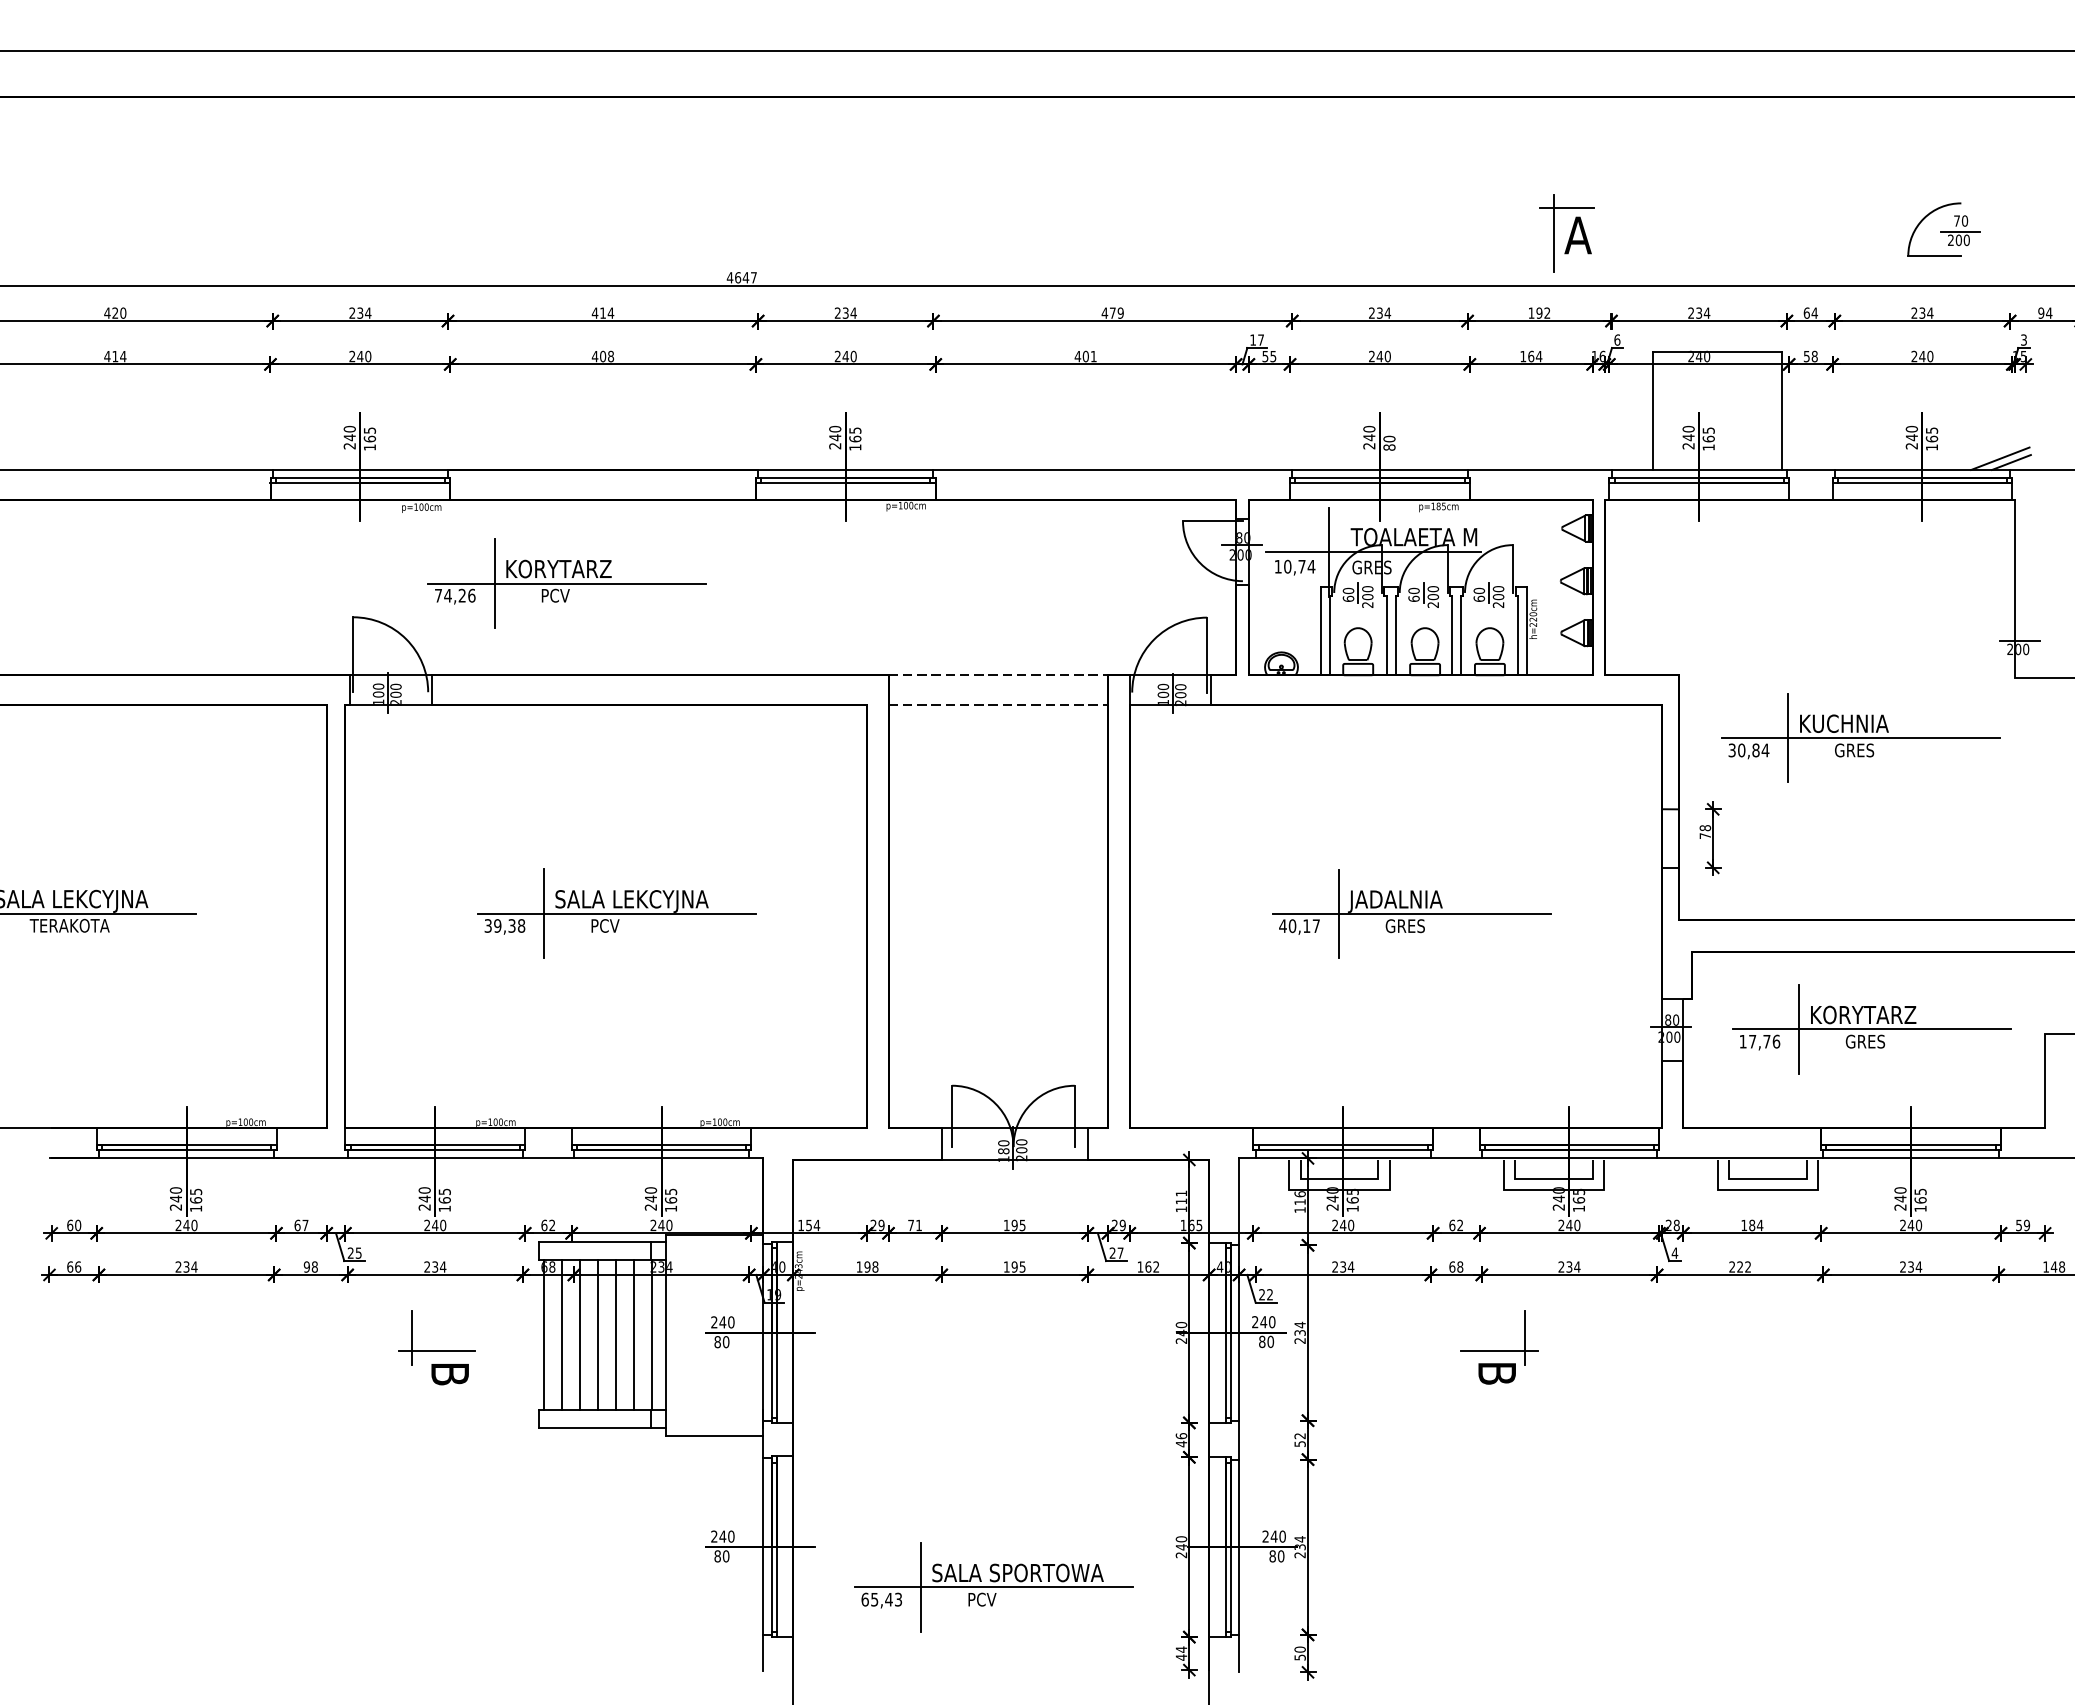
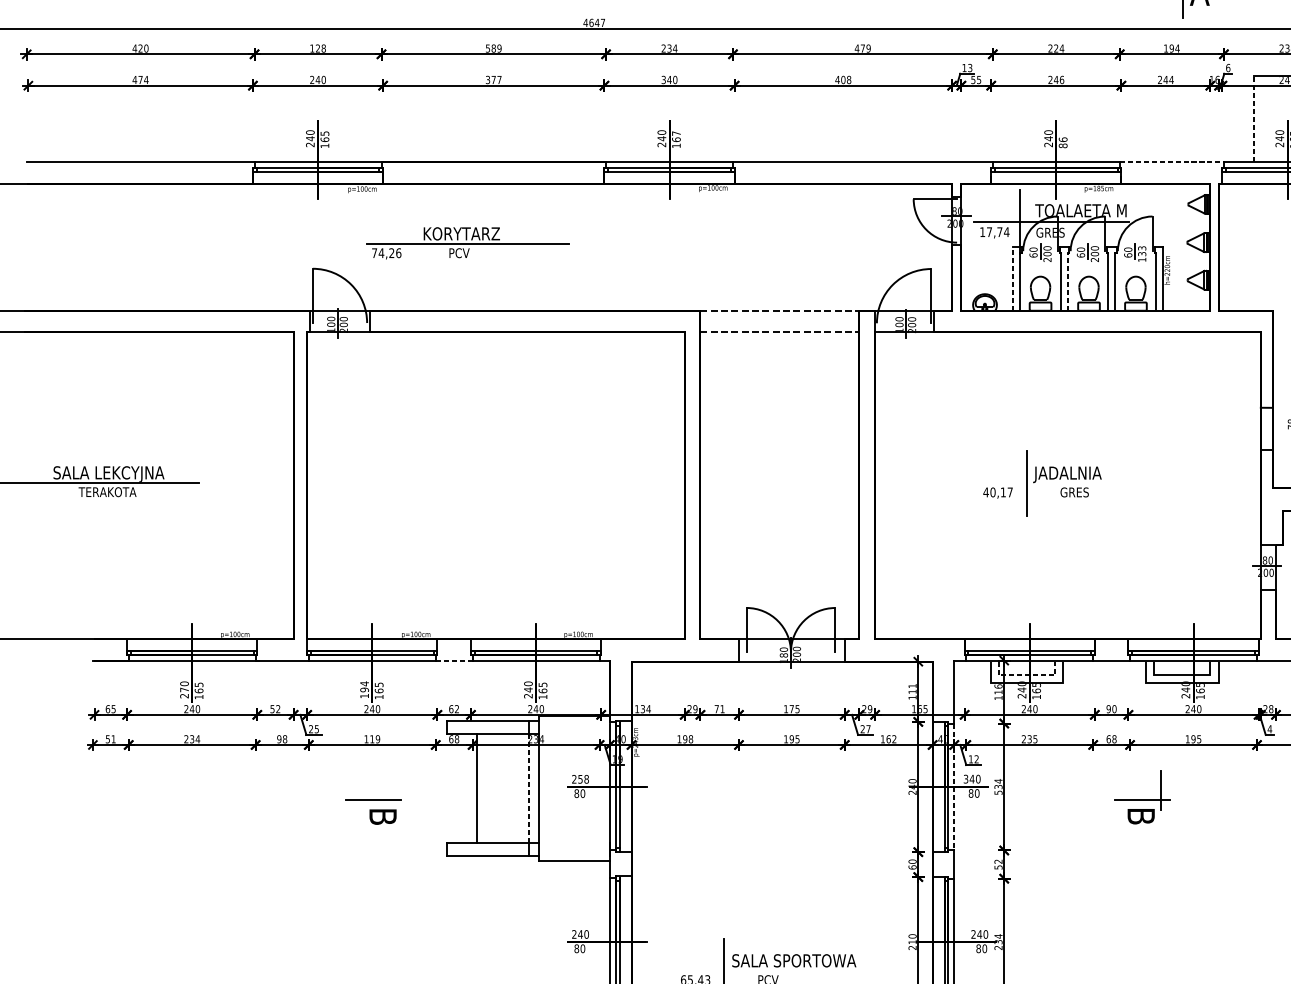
text: (360, 312) -> (318, 48), 234 -> 128
text: (602, 312) -> (493, 48), 414 -> 589
text: (1547, 312) -> (1177, 48), 192 -> 194
text: (1379, 313) -> (1055, 48), 234 -> 224
text: (1260, 339) -> (969, 67), 17 -> 13
text: (1387, 355) -> (1061, 79), 240 -> 246
text: (115, 356) -> (140, 79), 414 -> 474
text: (602, 356) -> (493, 79), 408 -> 377
text: (837, 356) -> (663, 79), 240 -> 340
text: (1093, 356) -> (848, 79), 401 -> 408
text: (1527, 356) -> (1163, 79), 164 -> 244
line: (1653, 410) -> (1254, 119), solid -> dashed
text: (855, 430) -> (676, 133), 165 -> 167
text: (1389, 438) -> (1063, 139), 80 -> 86
line: (1539, 470) -> (1171, 162), solid -> dashed
text: (1287, 566) -> (989, 232), 10,74 -> 17,74
line: (494, 583) -> (415, 244), removed
text: (1498, 596) -> (1142, 253), 200 -> 133
line: (1320, 630) -> (1013, 278), solid -> dashed
line: (1395, 635) -> (1067, 281), solid -> dashed
part: (616, 913) -> (503, 483), removed
line: (1411, 913) -> (1079, 483), removed
line: (547, 1158) -> (453, 660), solid -> dashed
line: (1339, 1178) -> (1027, 675), solid -> dashed
text: (175, 1198) -> (184, 689), 240 -> 270
text: (424, 1198) -> (364, 689), 240 -> 194
text: (808, 1224) -> (642, 708), 154 -> 134
text: (78, 1225) -> (113, 709), 60 -> 65
text: (301, 1225) -> (275, 709), 67 -> 52
text: (1014, 1225) -> (791, 709), 195 -> 175
text: (1456, 1225) -> (1111, 709), 62 -> 90
text: (74, 1266) -> (111, 738), 66 -> 51
text: (435, 1266) -> (372, 738), 234 -> 119
text: (1350, 1266) -> (1034, 738), 234 -> 235
text: (1569, 1266) -> (1193, 738), 234 -> 195
text: (1261, 1294) -> (970, 759), 22 -> 12
text: (726, 1322) -> (583, 779), 240 -> 258
text: (1255, 1322) -> (966, 779), 240 -> 340
line: (1239, 1332) -> (954, 786), solid -> dashed
line: (544, 1335) -> (451, 788), removed
line: (562, 1335) -> (464, 788), removed
line: (598, 1335) -> (490, 788), removed
line: (616, 1335) -> (503, 788), removed
line: (633, 1335) -> (515, 788), removed
line: (651, 1335) -> (528, 788), solid -> dashed
line: (412, 1337) -> (355, 790), removed
text: (1299, 1340) -> (998, 792), 234 -> 534
text: (1181, 1440) -> (912, 864), 46 -> 60
text: (1181, 1547) -> (912, 942), 240 -> 210
line: (993, 1587) -> (776, 971), removed

